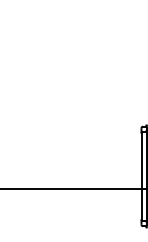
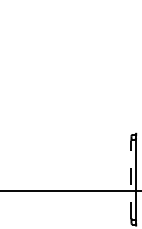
line: (141, 176) -> (131, 179), solid -> dashed

